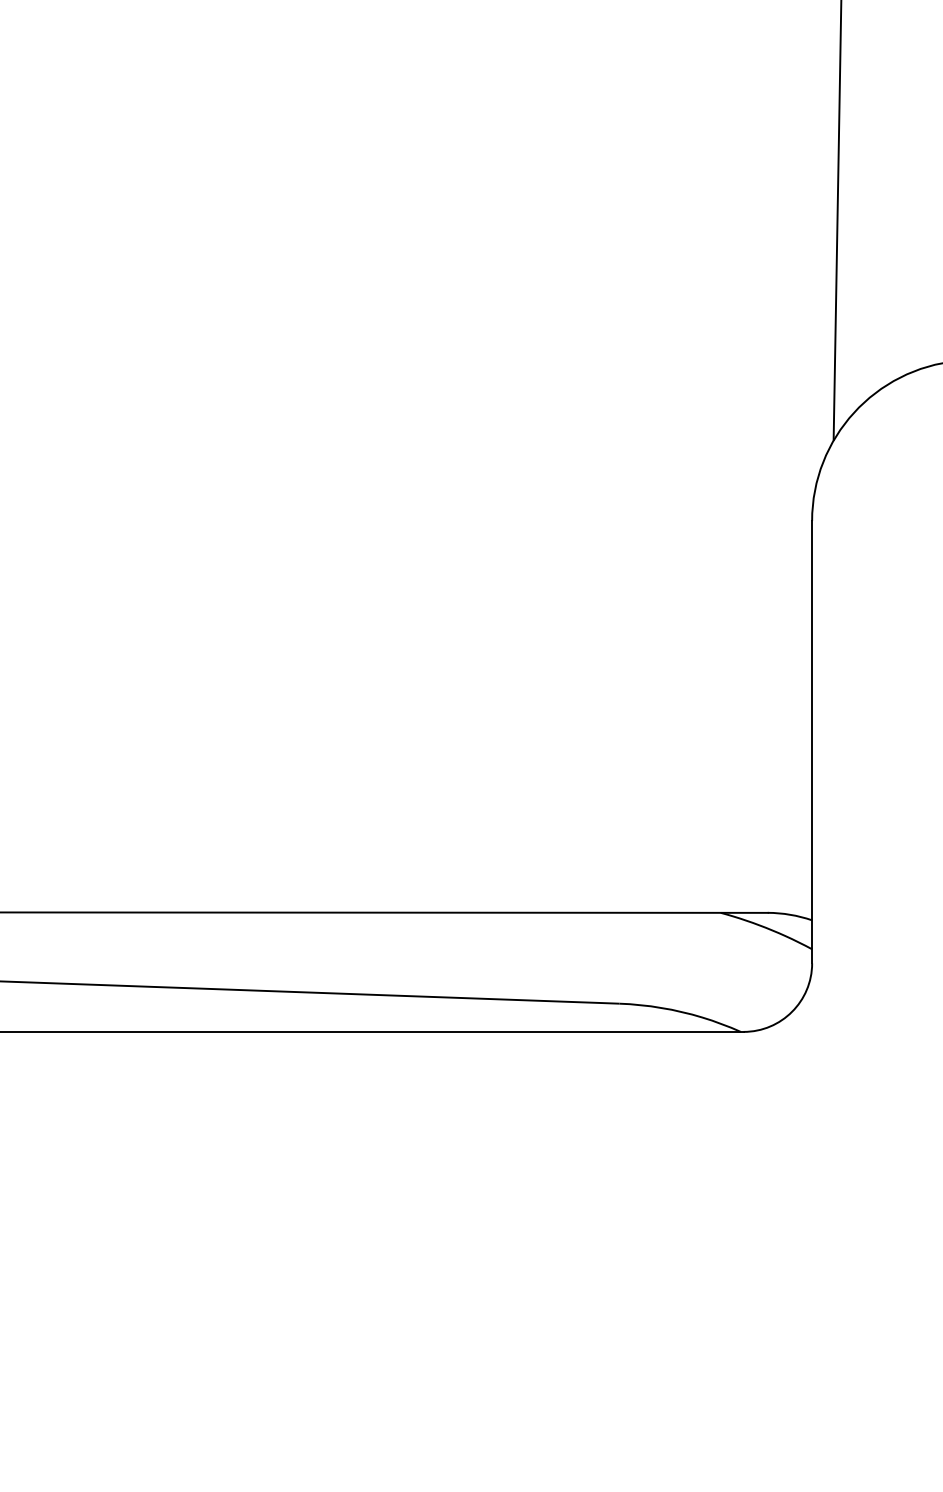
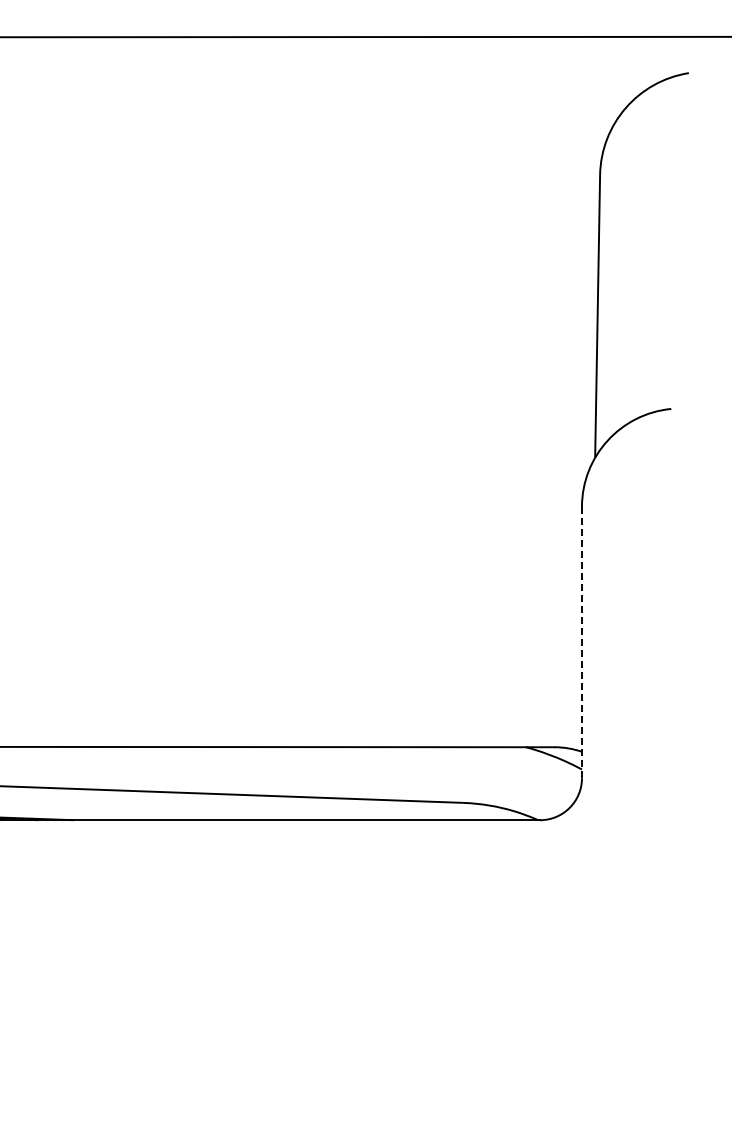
line: (811, 742) -> (581, 642), solid -> dashed

